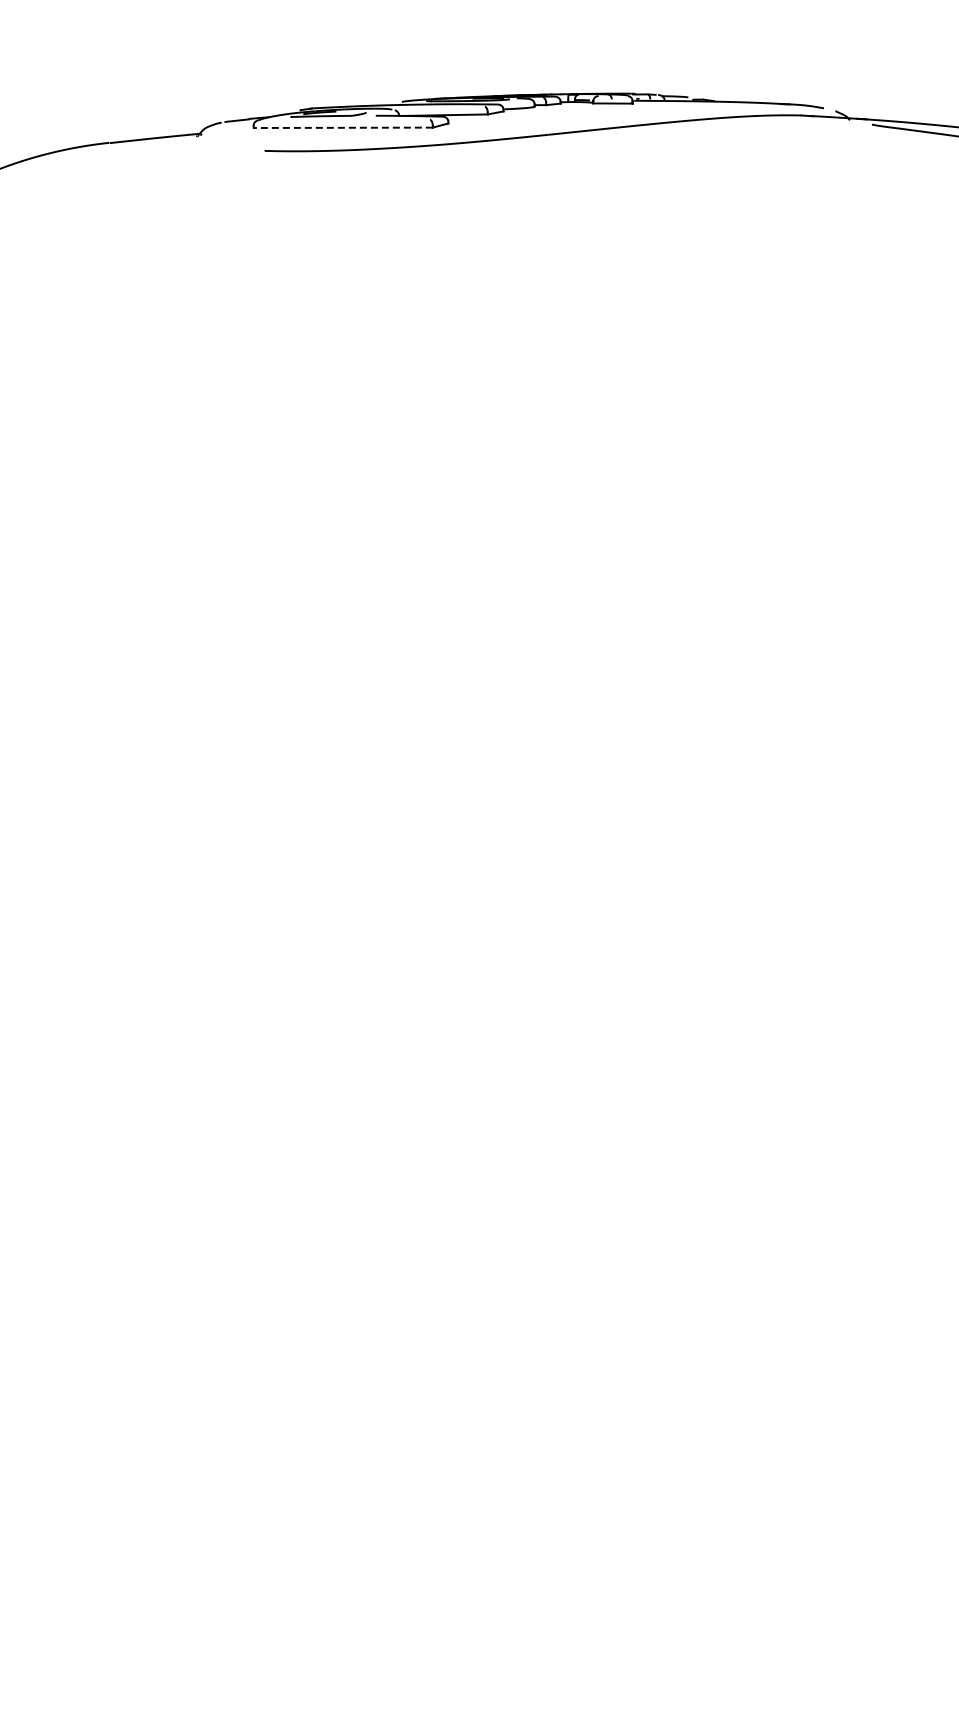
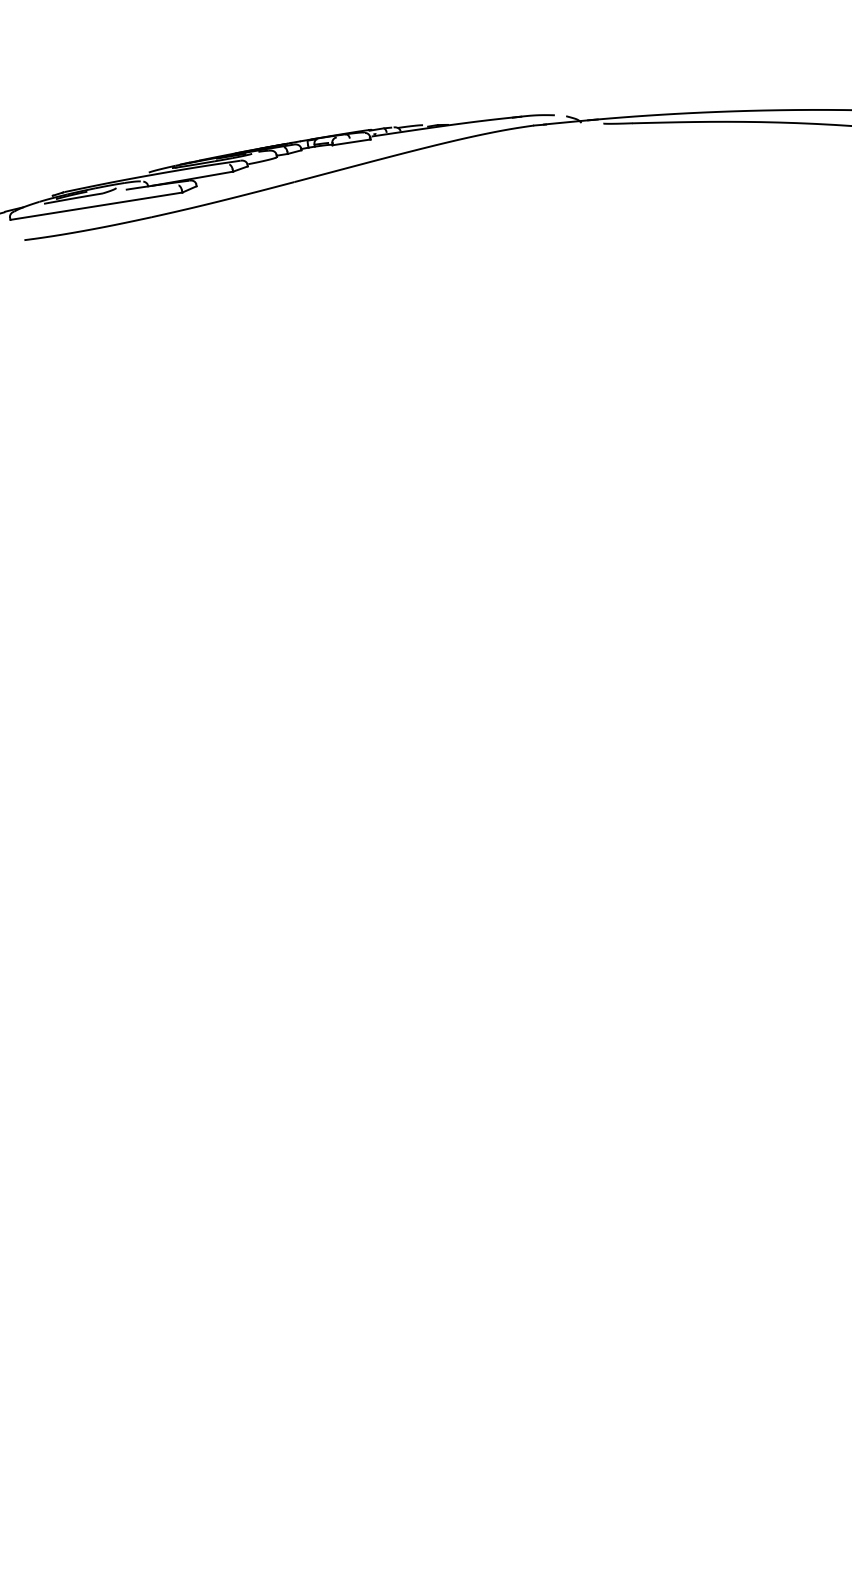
line: (343, 127) -> (96, 205), dashed -> solid

